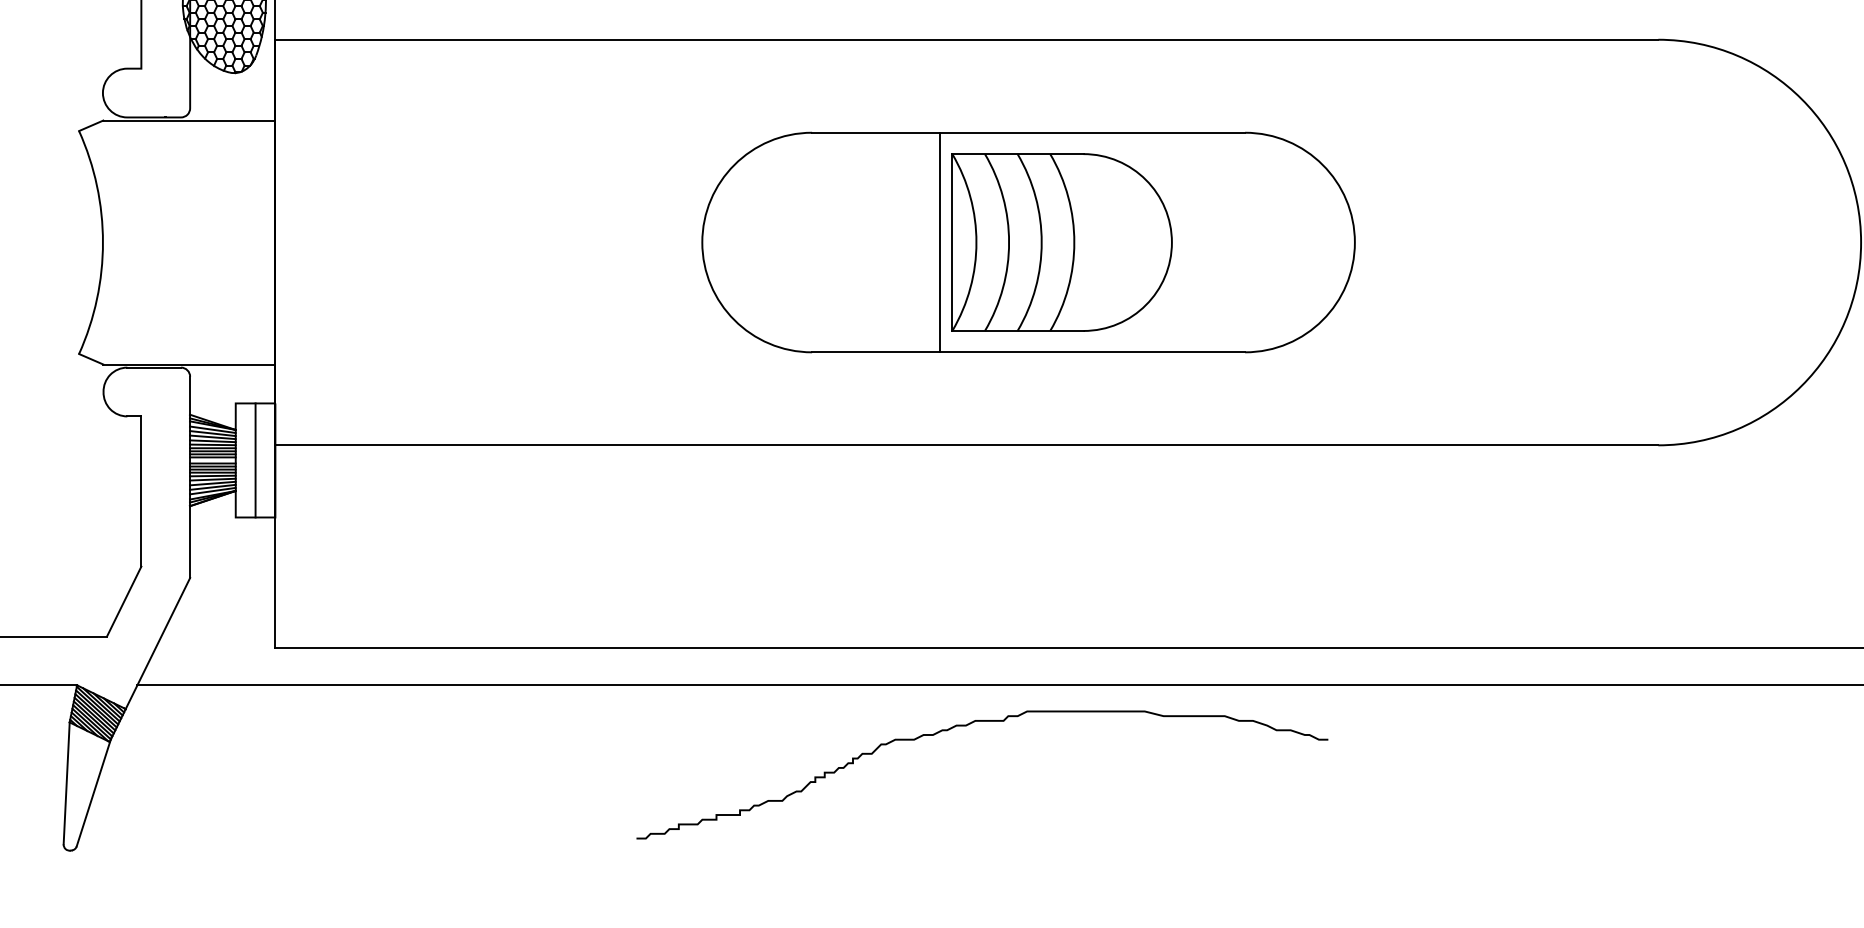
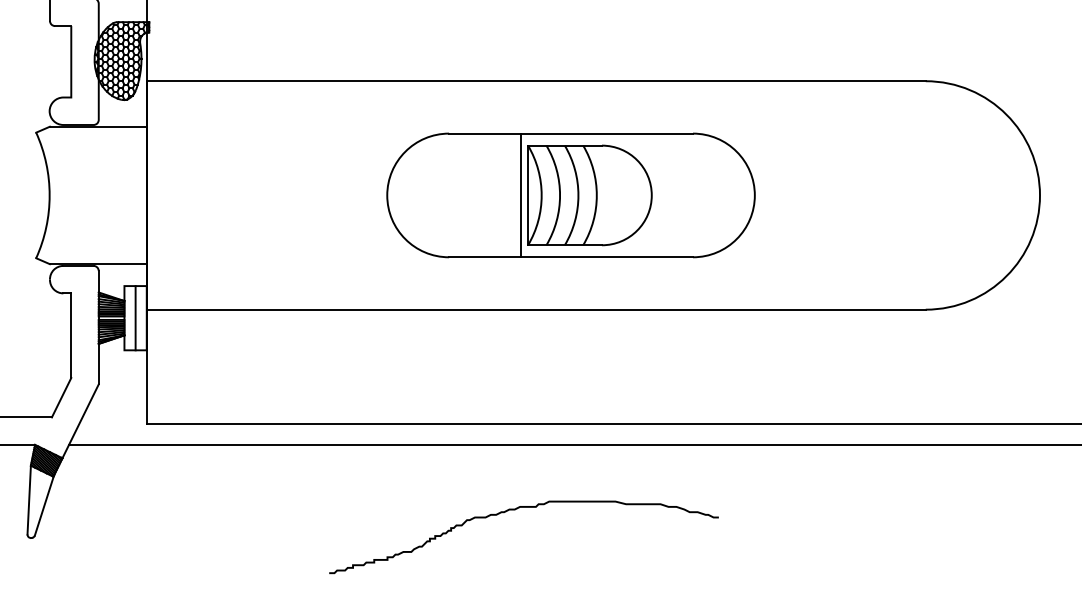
curve: (967, 727) -> (515, 510), moved

